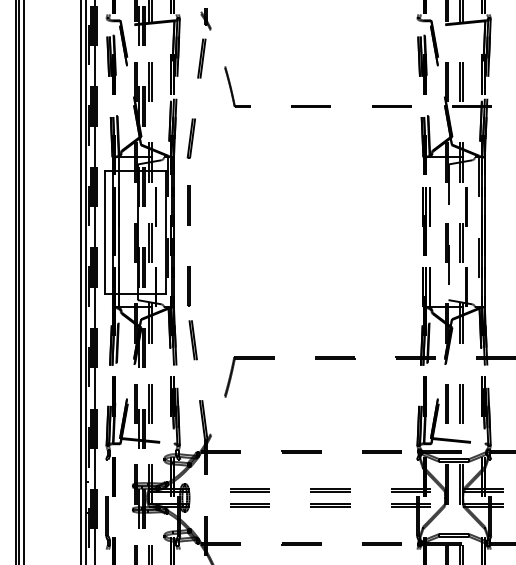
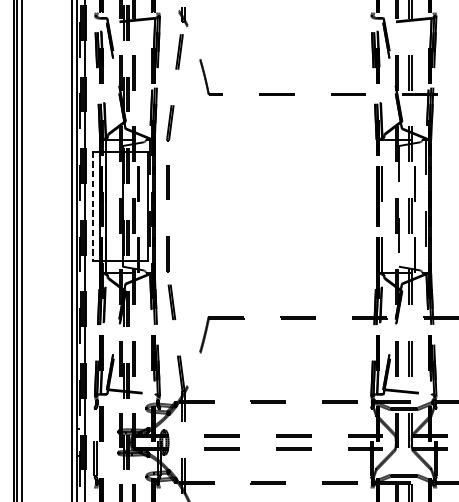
line: (104, 232) -> (93, 206), solid -> dashed

